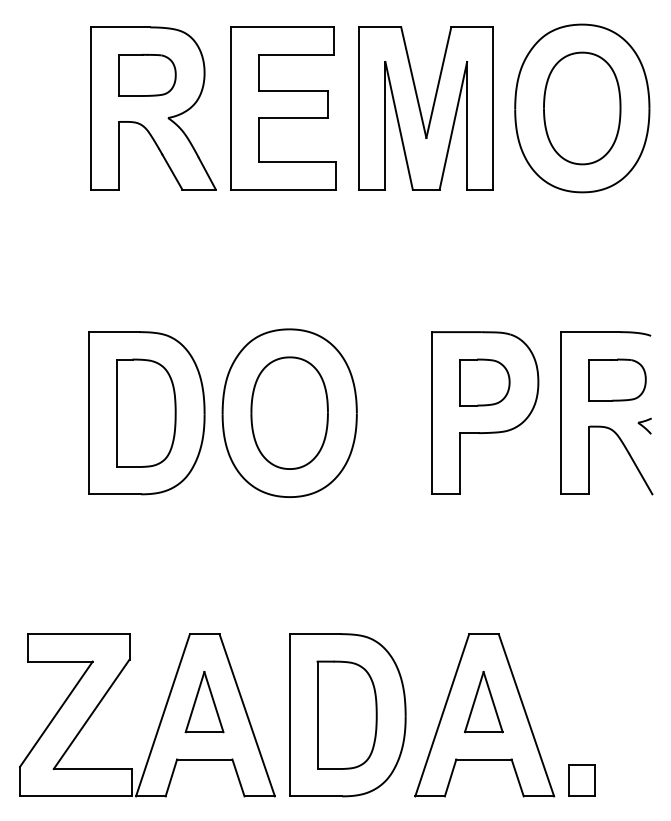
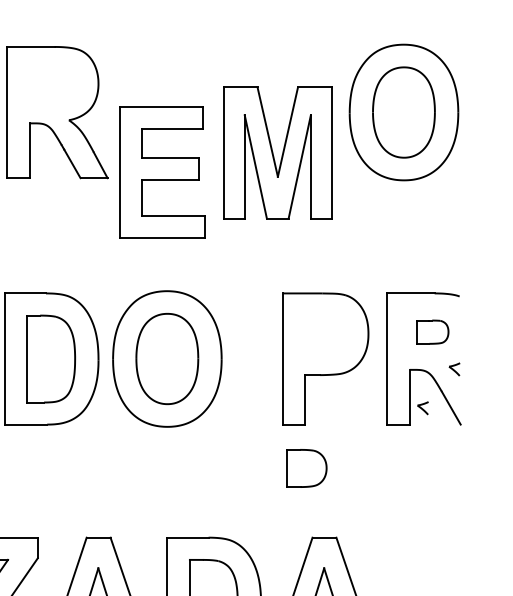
part: (147, 74) -> (52, 85), removed
part: (283, 108) -> (162, 172), moved
part: (425, 108) -> (277, 152), moved
part: (617, 379) -> (432, 331), size x0.7
part: (484, 382) -> (306, 468), moved
part: (605, 473) -> (422, 407), added

